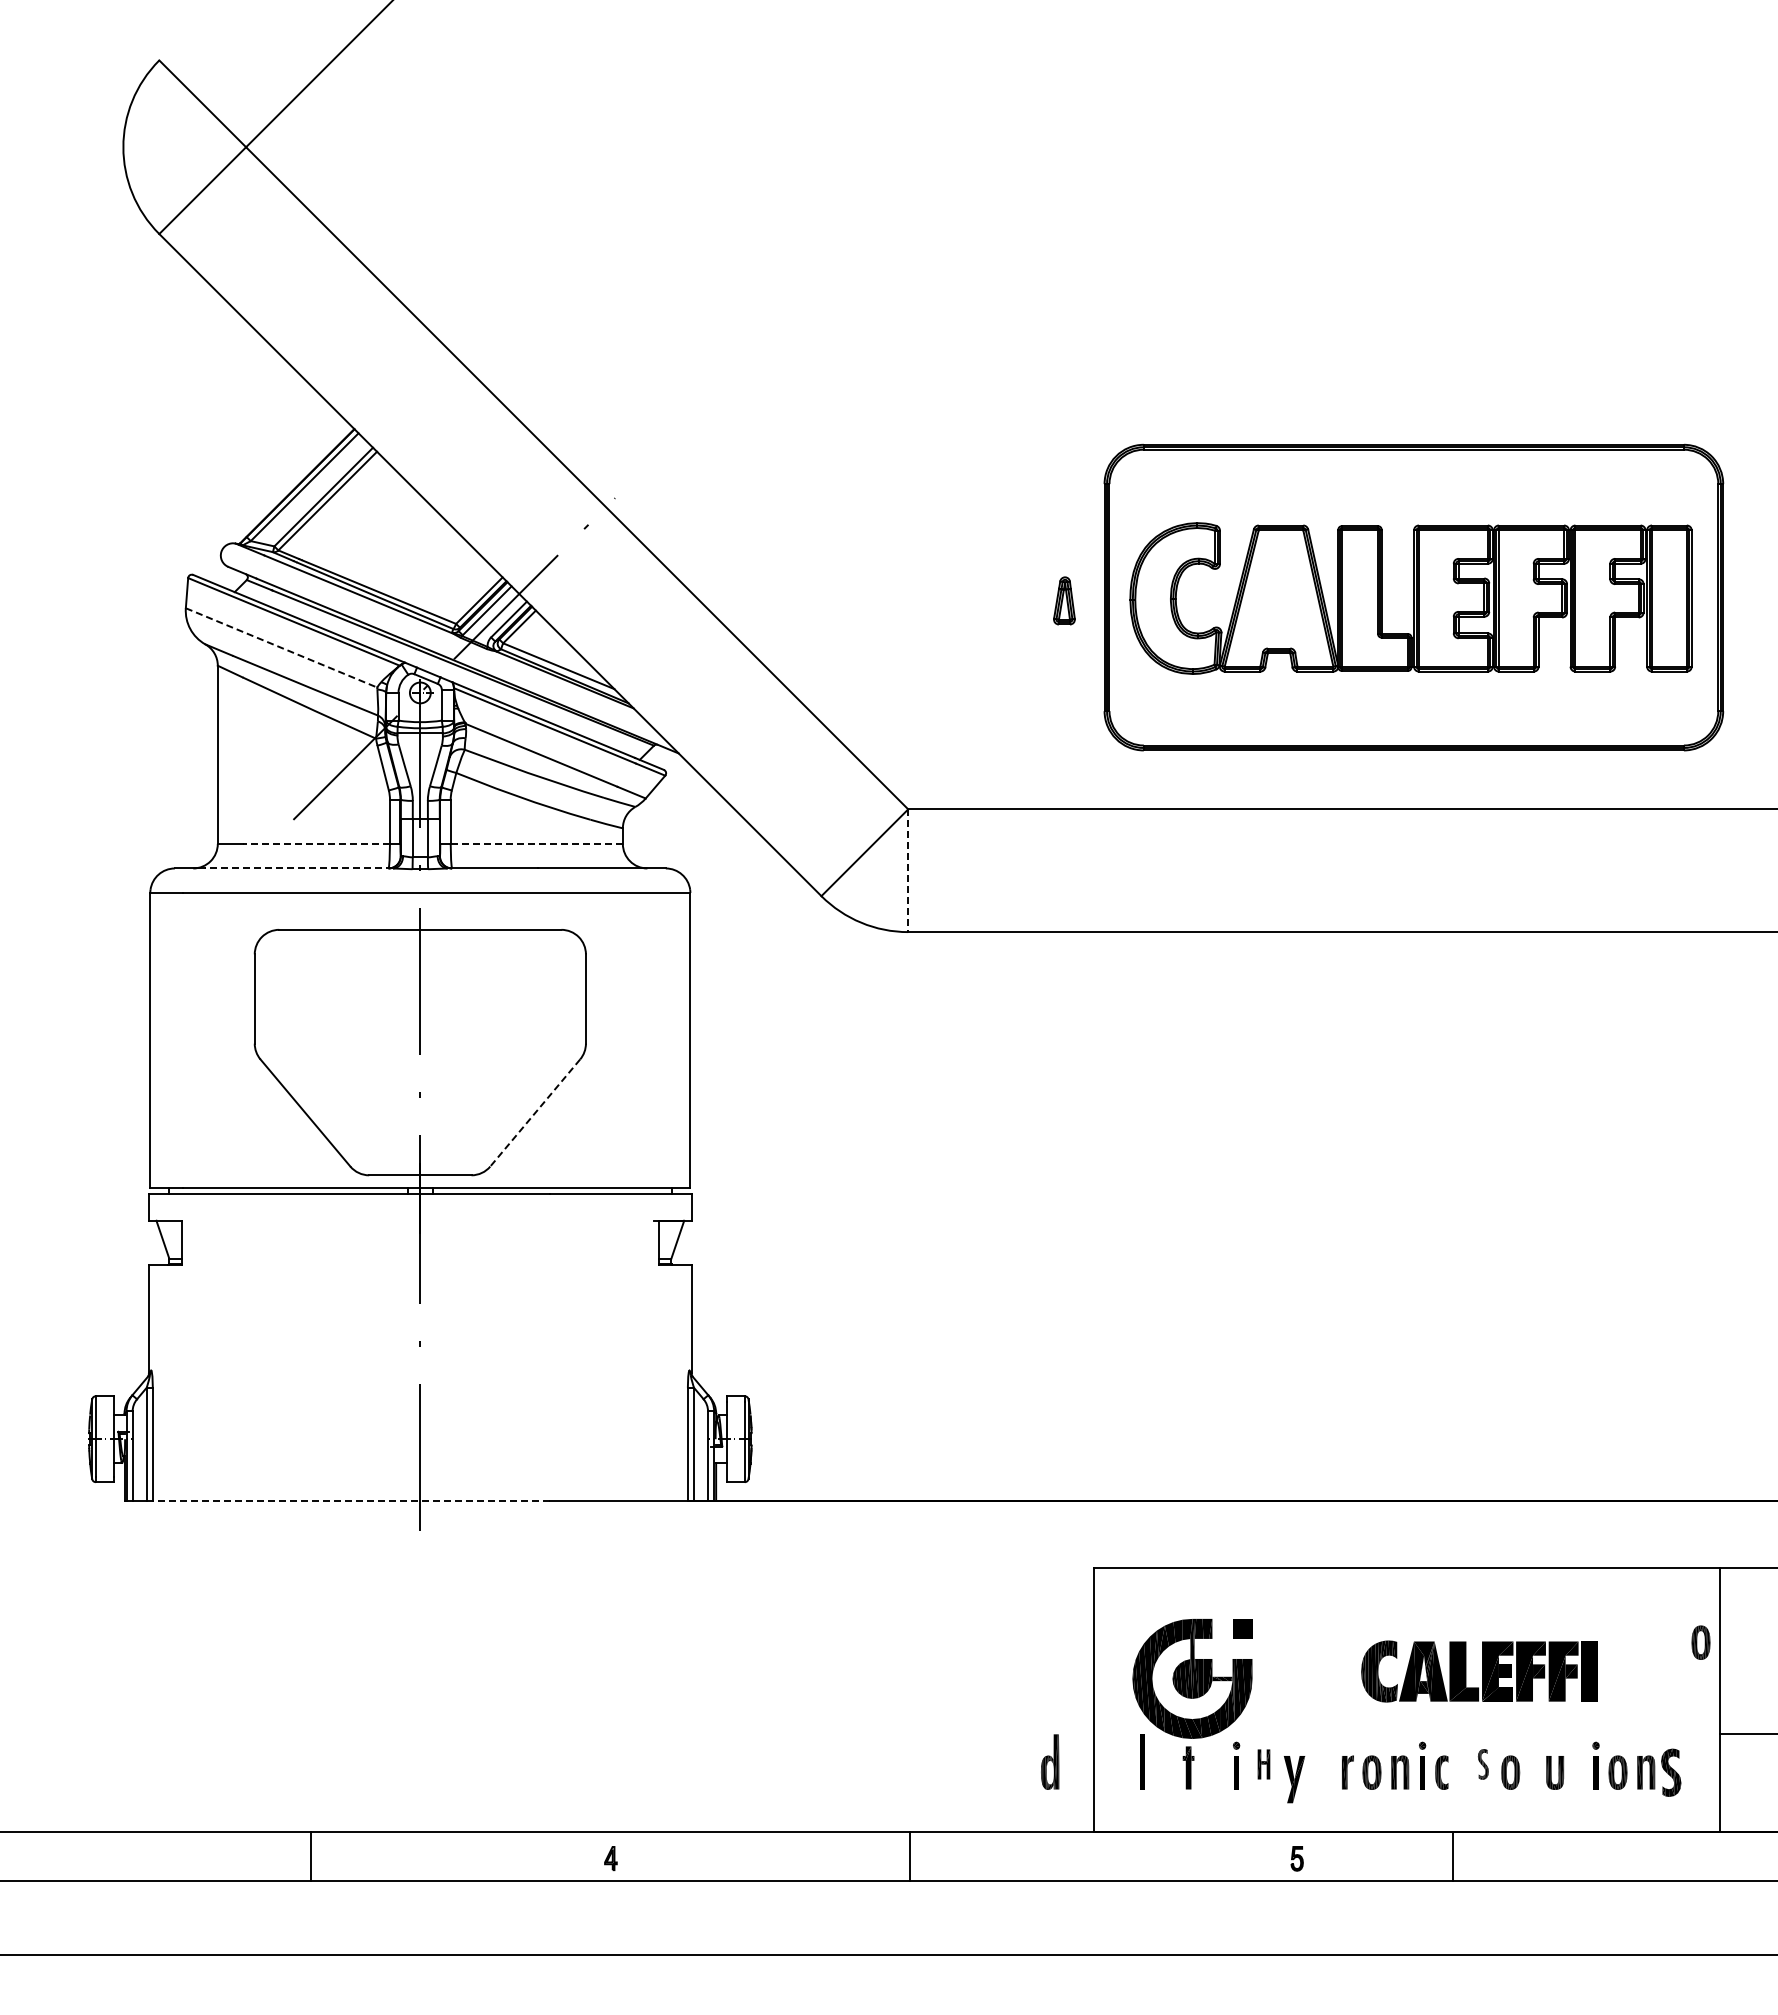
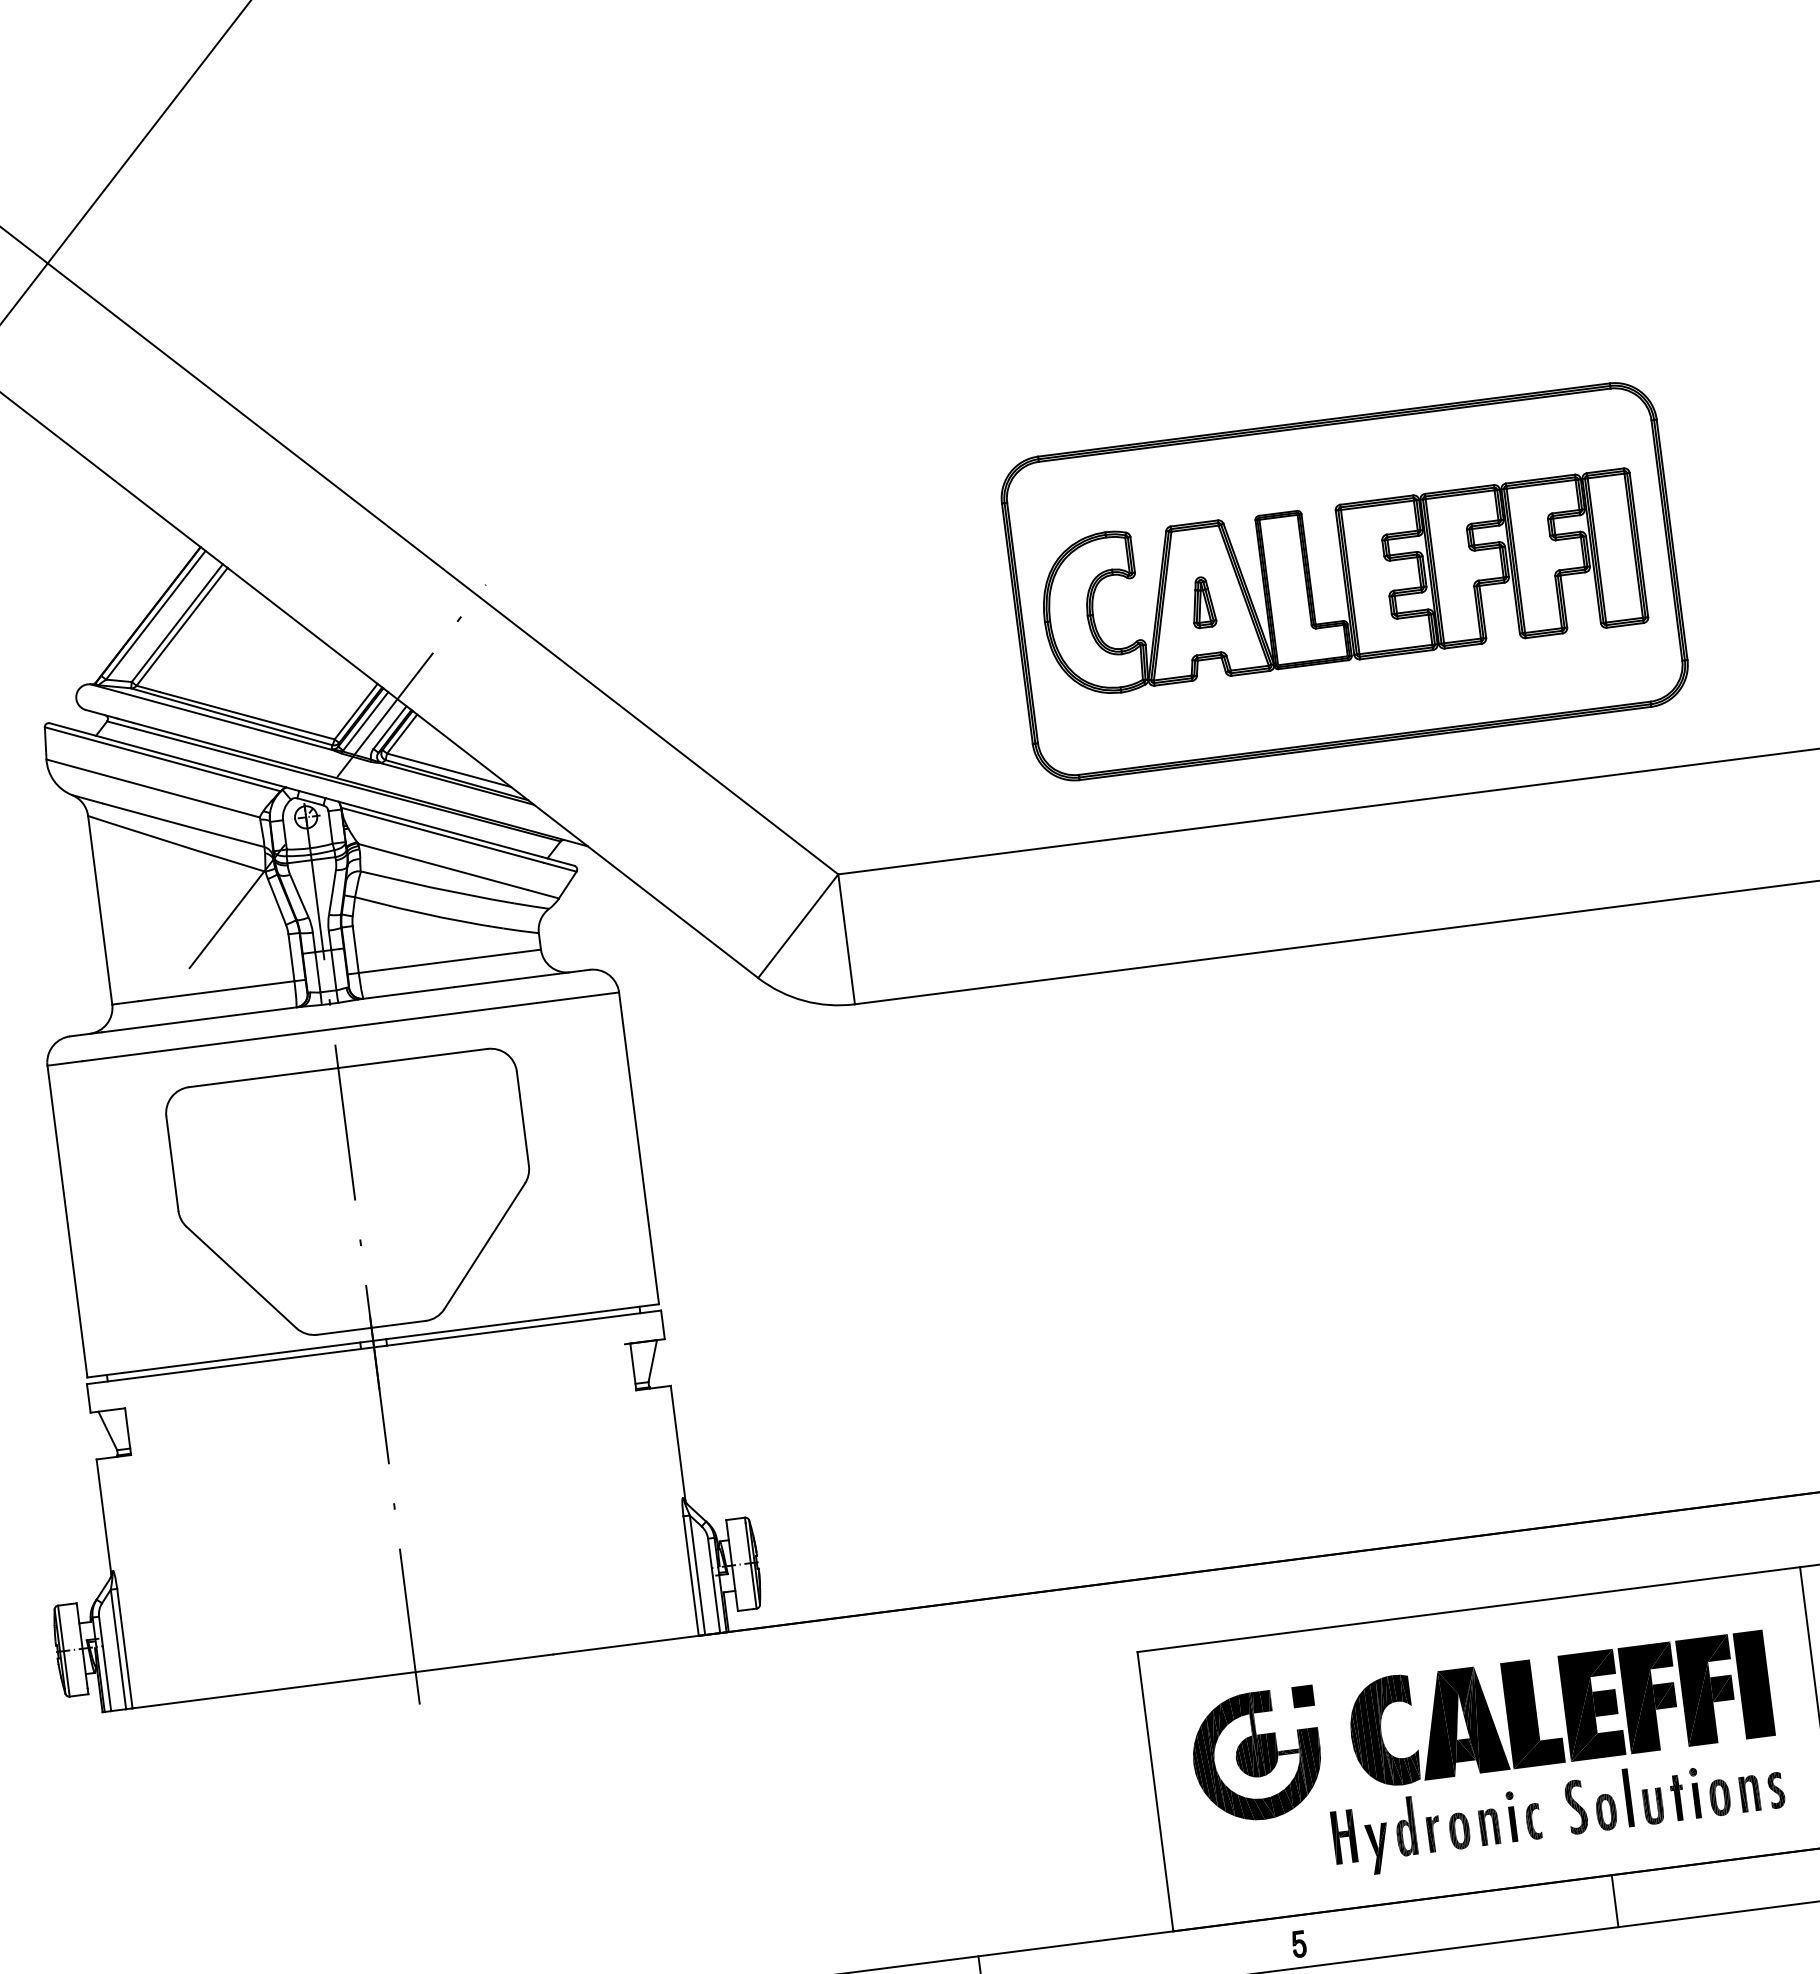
part: (1064, 600) -> (1202, 601), moved
line: (281, 647) -> (153, 788), dashed -> solid
line: (316, 843) -> (216, 990), dashed -> solid
line: (536, 843) -> (449, 960), dashed -> solid
line: (298, 868) -> (201, 1019), dashed -> solid
line: (908, 871) -> (847, 940), dashed -> solid
line: (535, 1112) -> (484, 1245), dashed -> solid
line: (351, 1500) -> (342, 1681), dashed -> solid
part: (1700, 1642) -> (1789, 1648), removed
part: (1479, 1671) -> (1559, 1709), size x1.67
part: (1050, 1761) -> (1405, 1825), moved
line: (1142, 1761) -> (1628, 1797), moved
part: (1263, 1764) -> (1343, 1837), size x1.67
part: (1483, 1764) -> (1576, 1807), size x1.67
part: (1236, 1765) -> (1315, 1841), removed
part: (1188, 1767) -> (1677, 1797), moved
part: (1671, 1772) -> (1776, 1790), size x0.71
line: (1453, 1855) -> (1615, 1900), moved
part: (1296, 1858) -> (1298, 1944), moved

